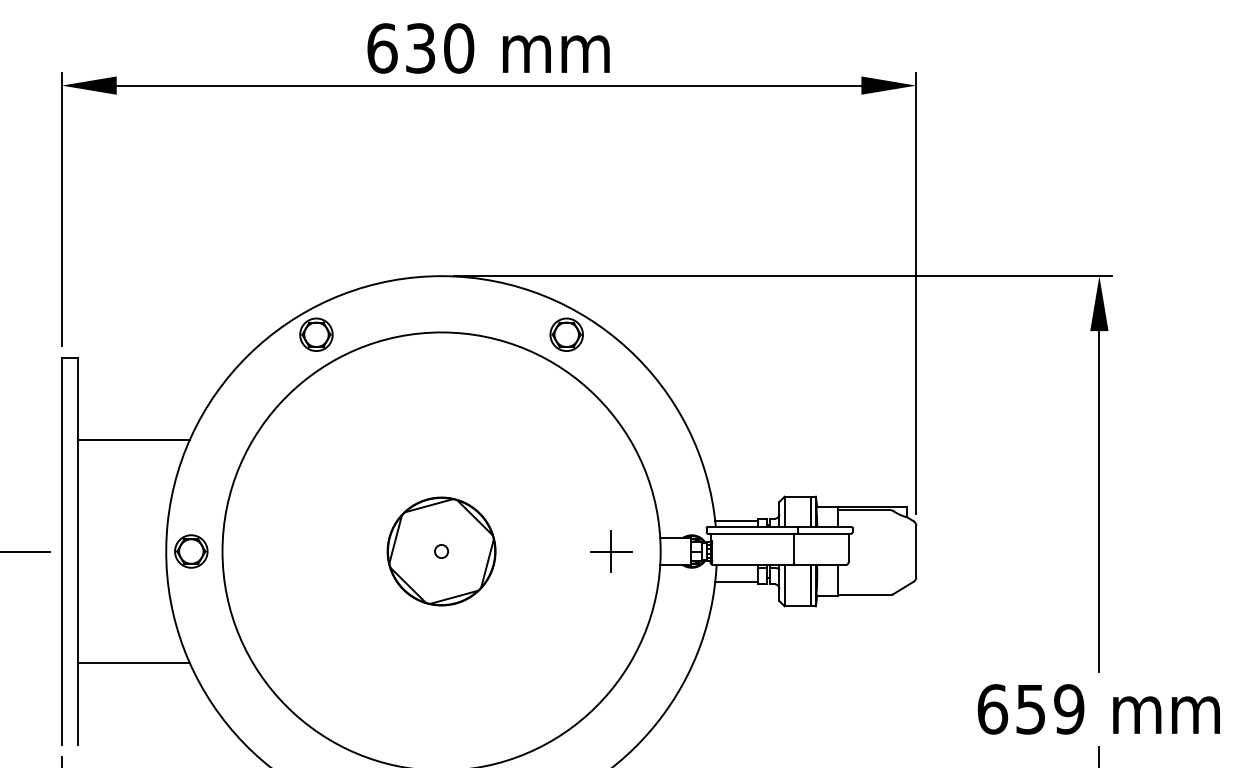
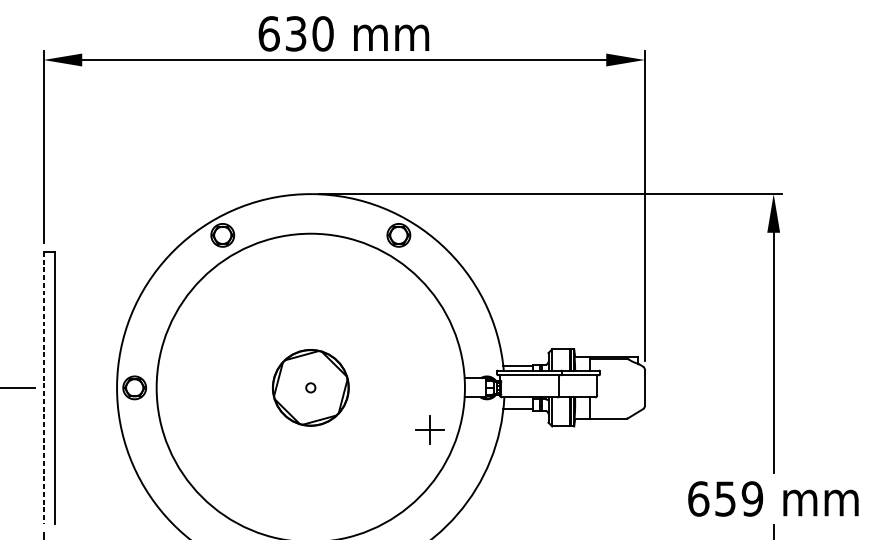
line: (134, 439) -> (94, 309), removed
part: (611, 551) -> (430, 430), moved
line: (61, 552) -> (43, 388), solid -> dashed
line: (134, 663) -> (94, 466), removed

